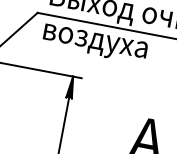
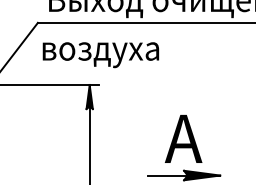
text: (94, 44) -> (100, 55), moved

